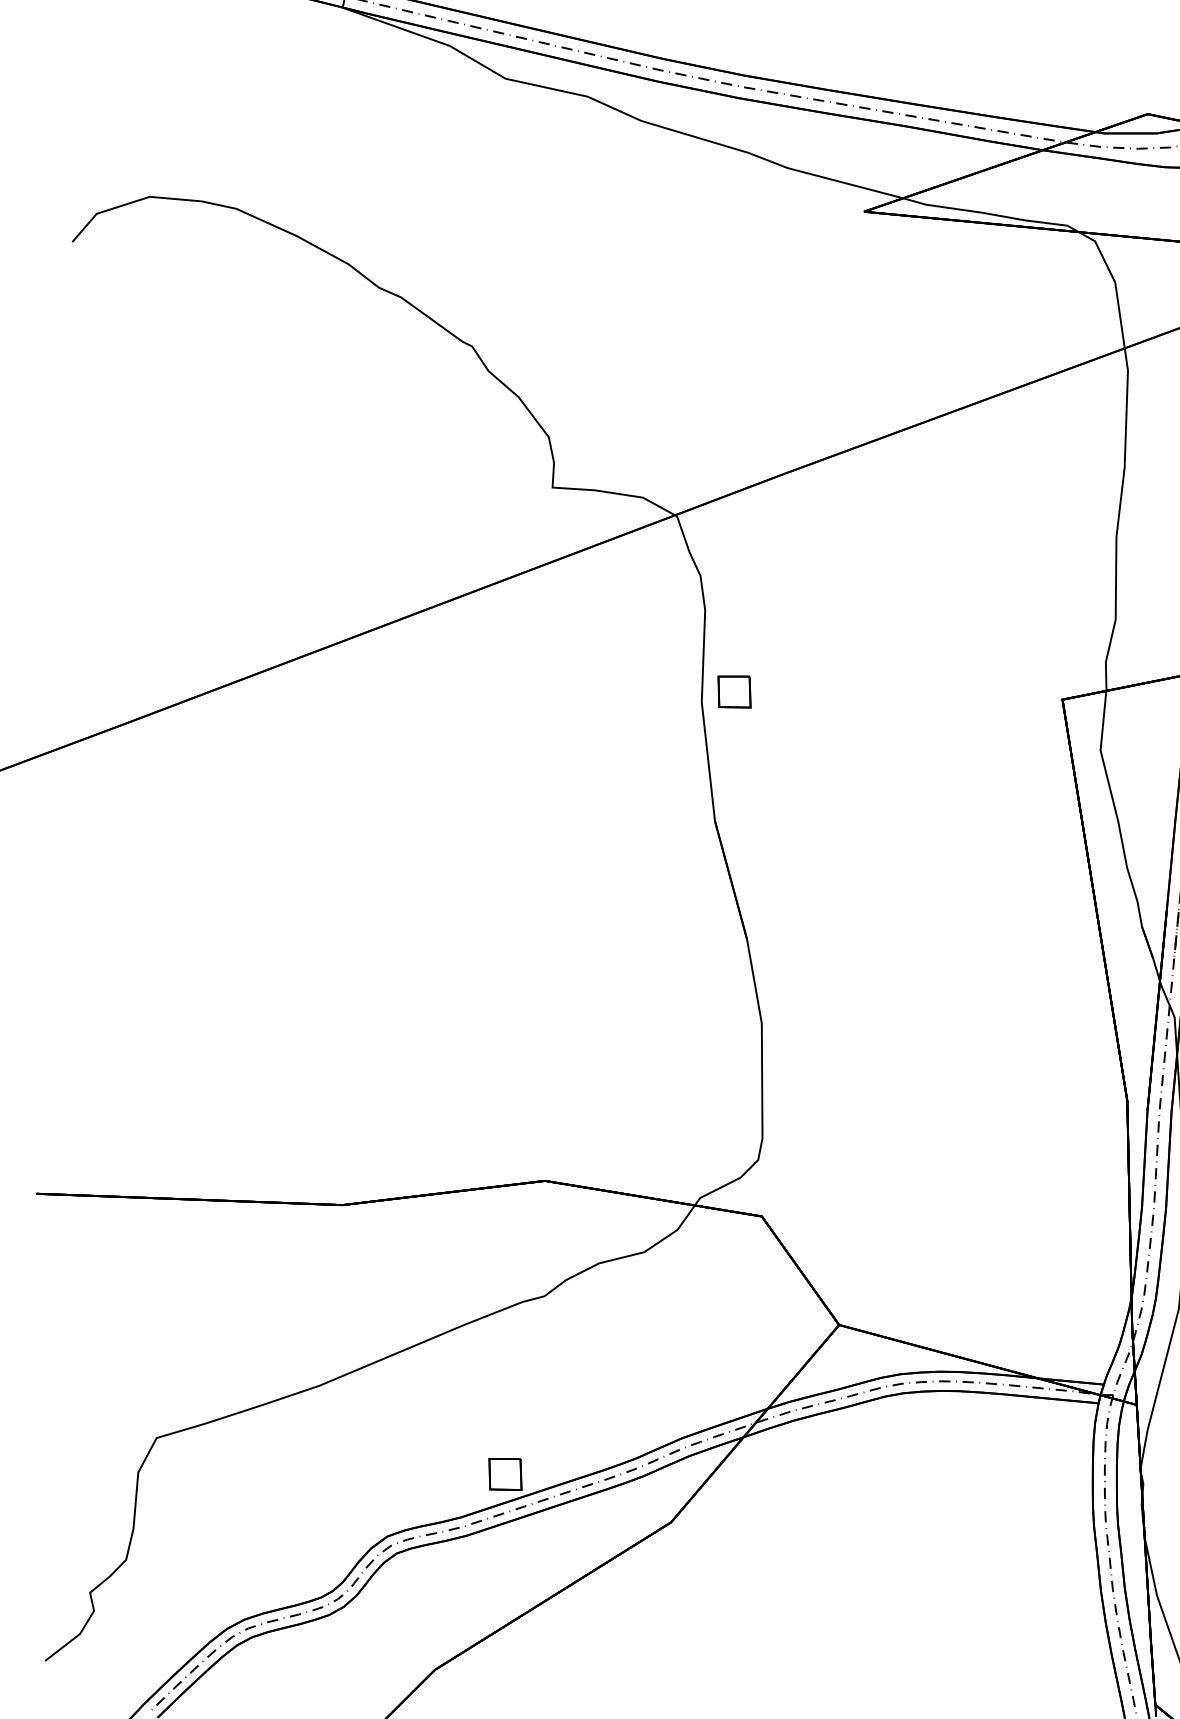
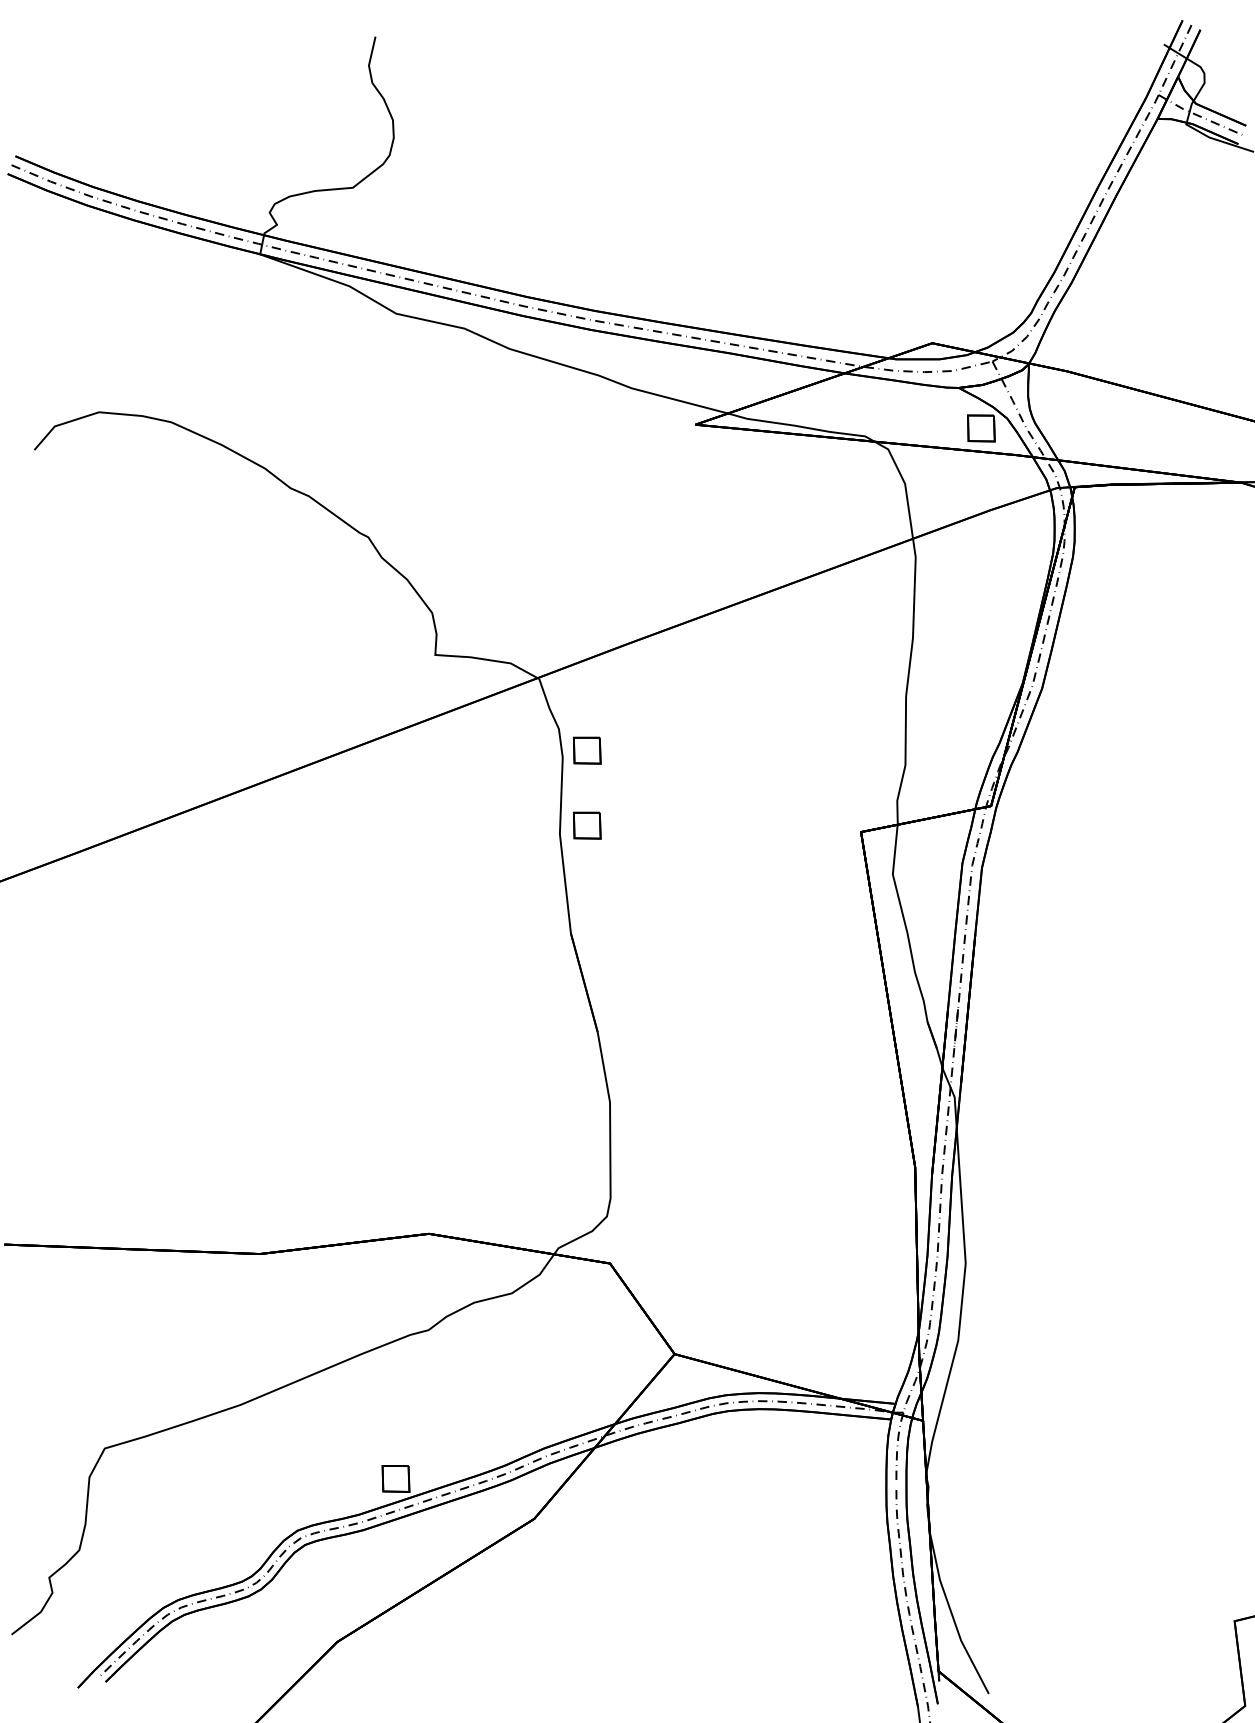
part: (733, 601) -> (586, 750), added

